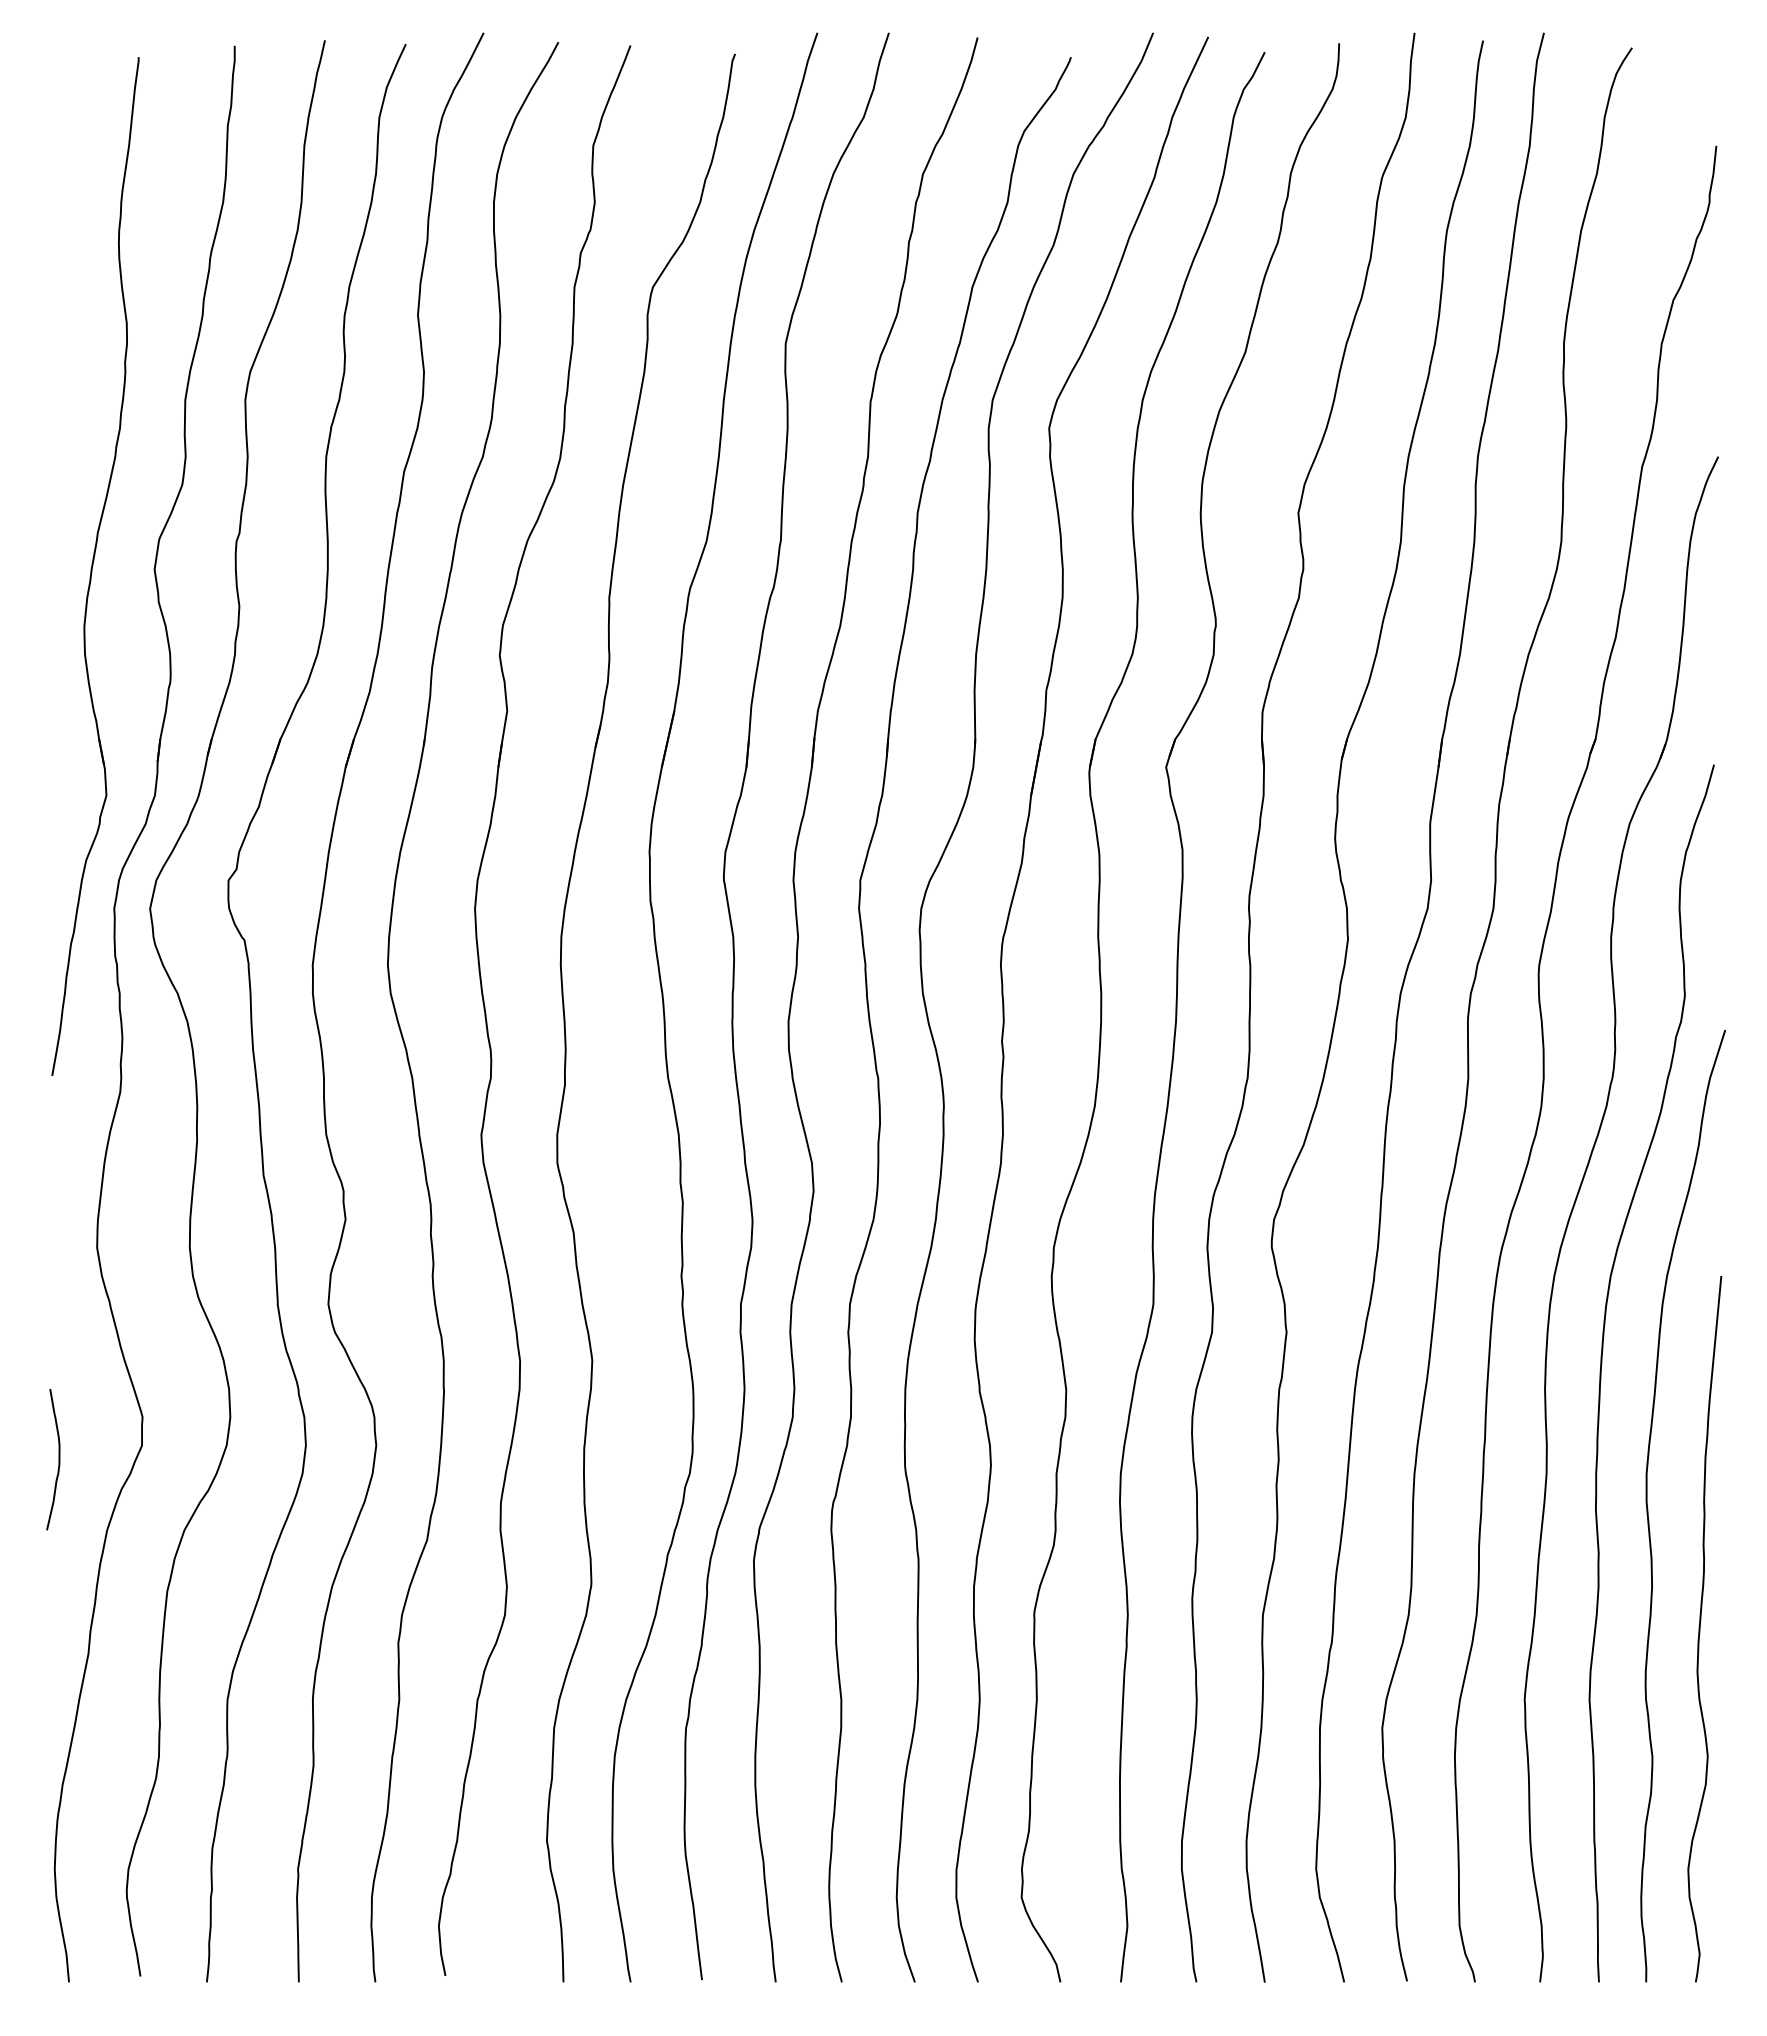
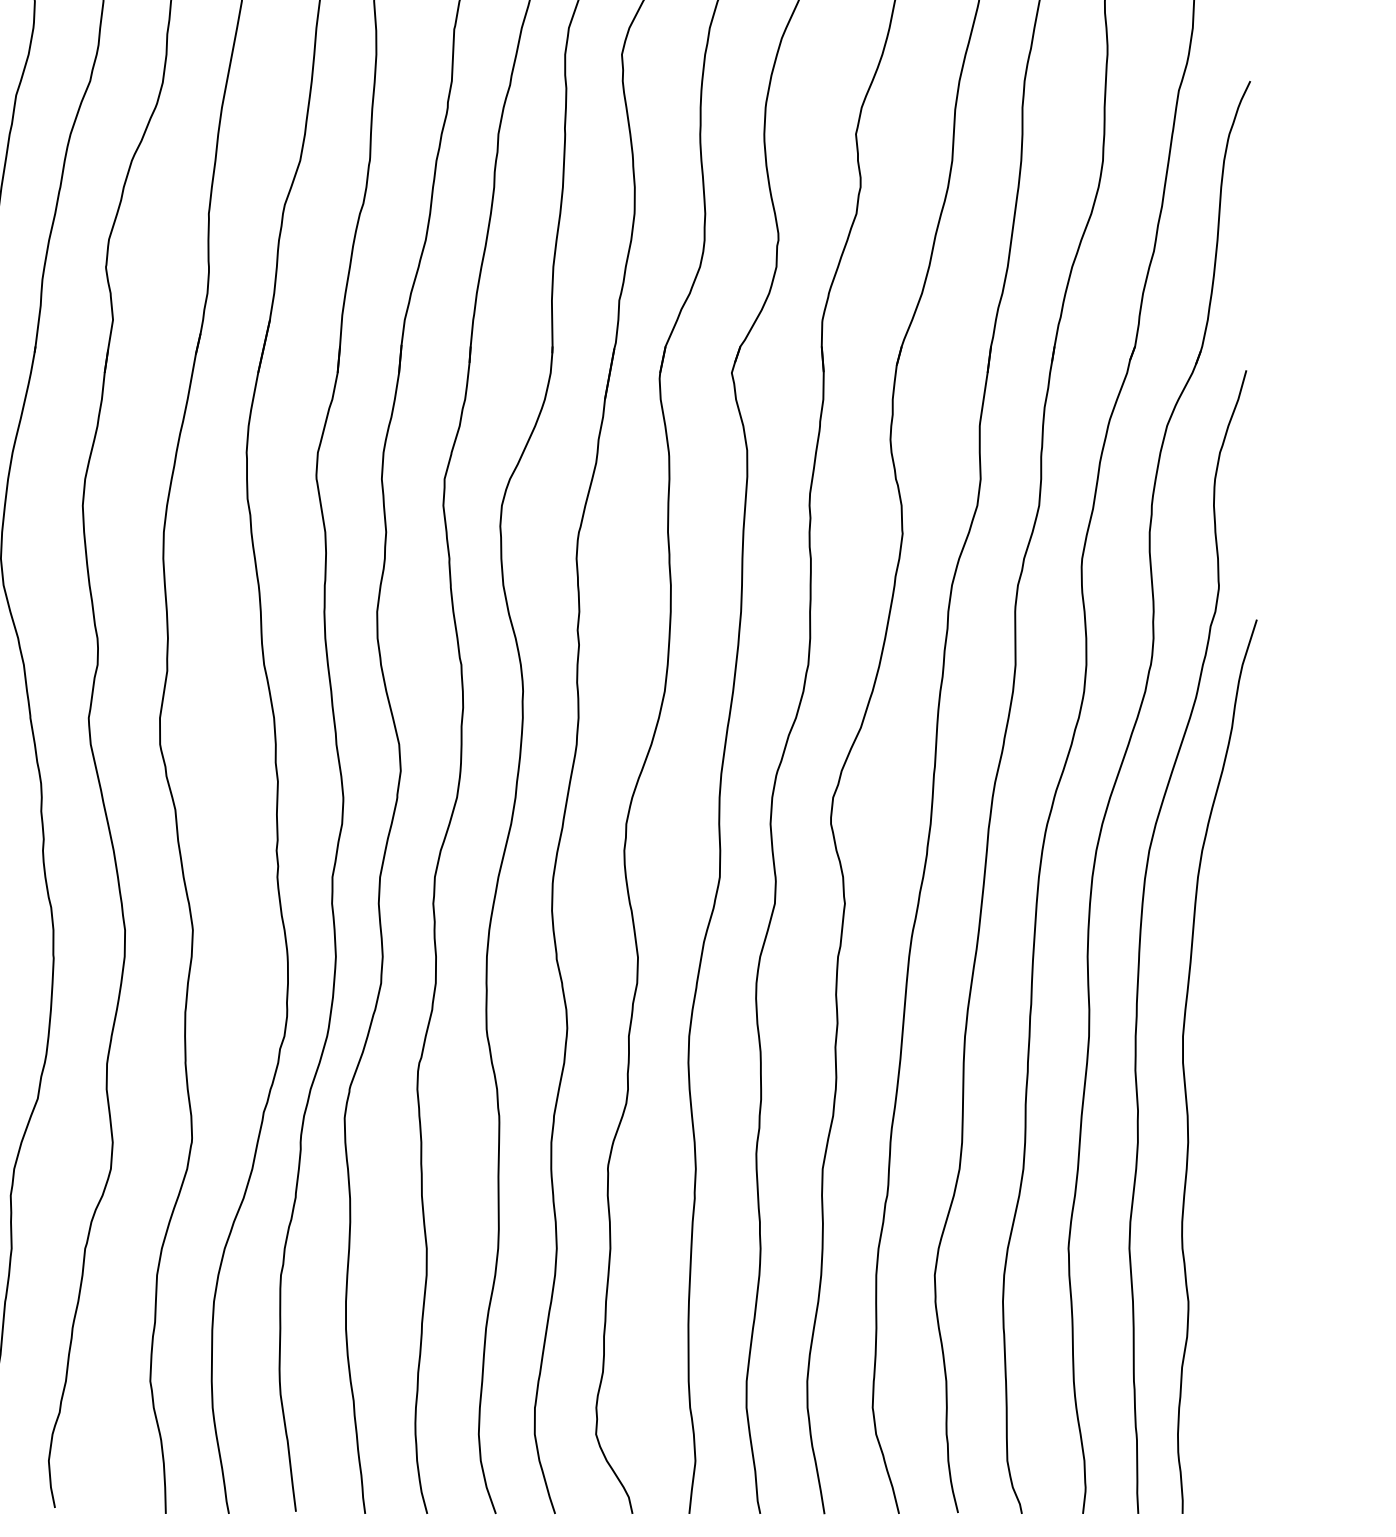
curve: (1700, 1629) -> (1233, 1182), removed

